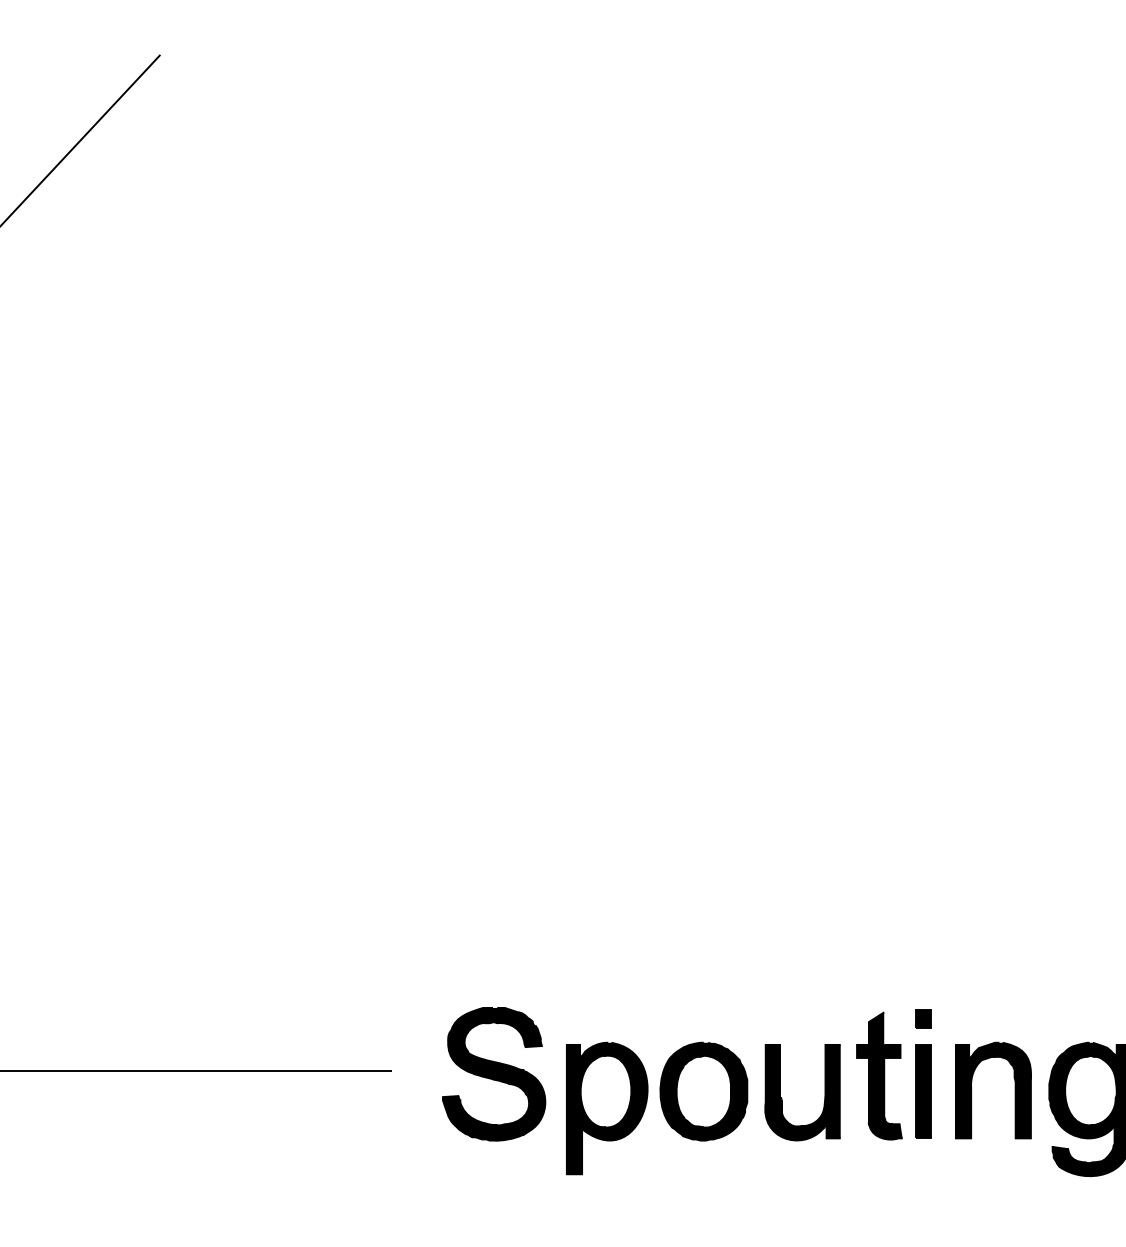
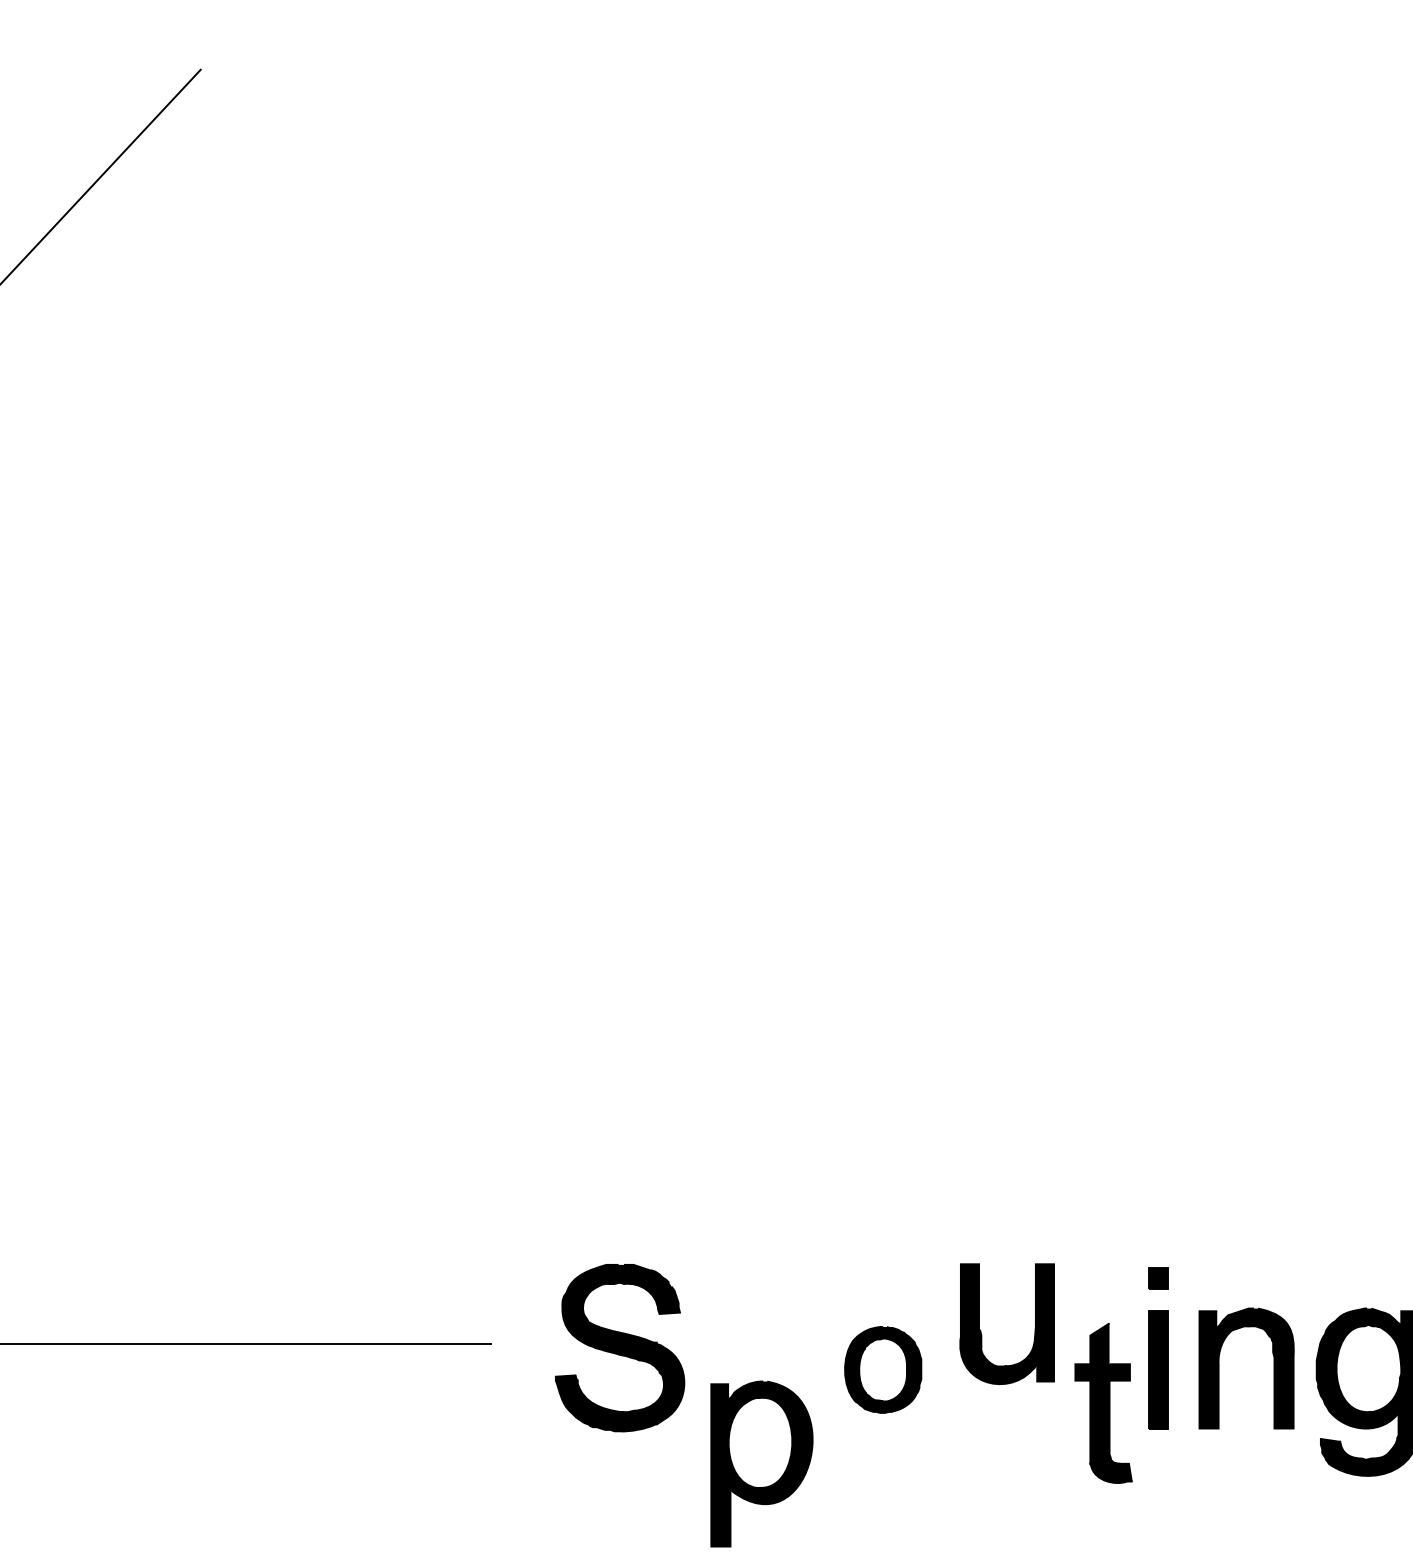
part: (879, 1075) -> (1103, 1402), moved
part: (703, 1091) -> (882, 1369), size x0.7
part: (782, 1097) -> (981, 1330), moved
part: (606, 1108) -> (761, 1463), moved

